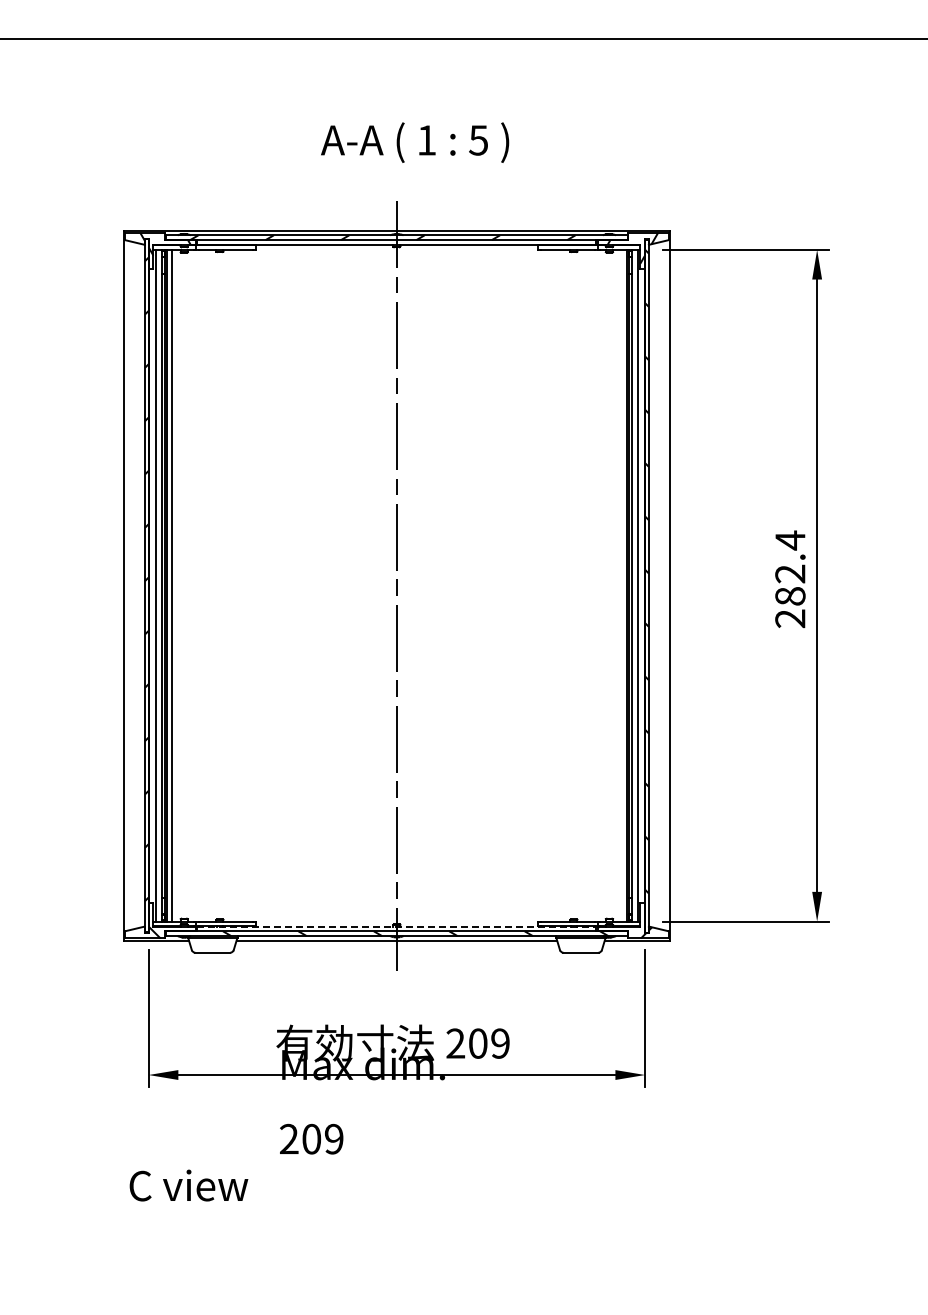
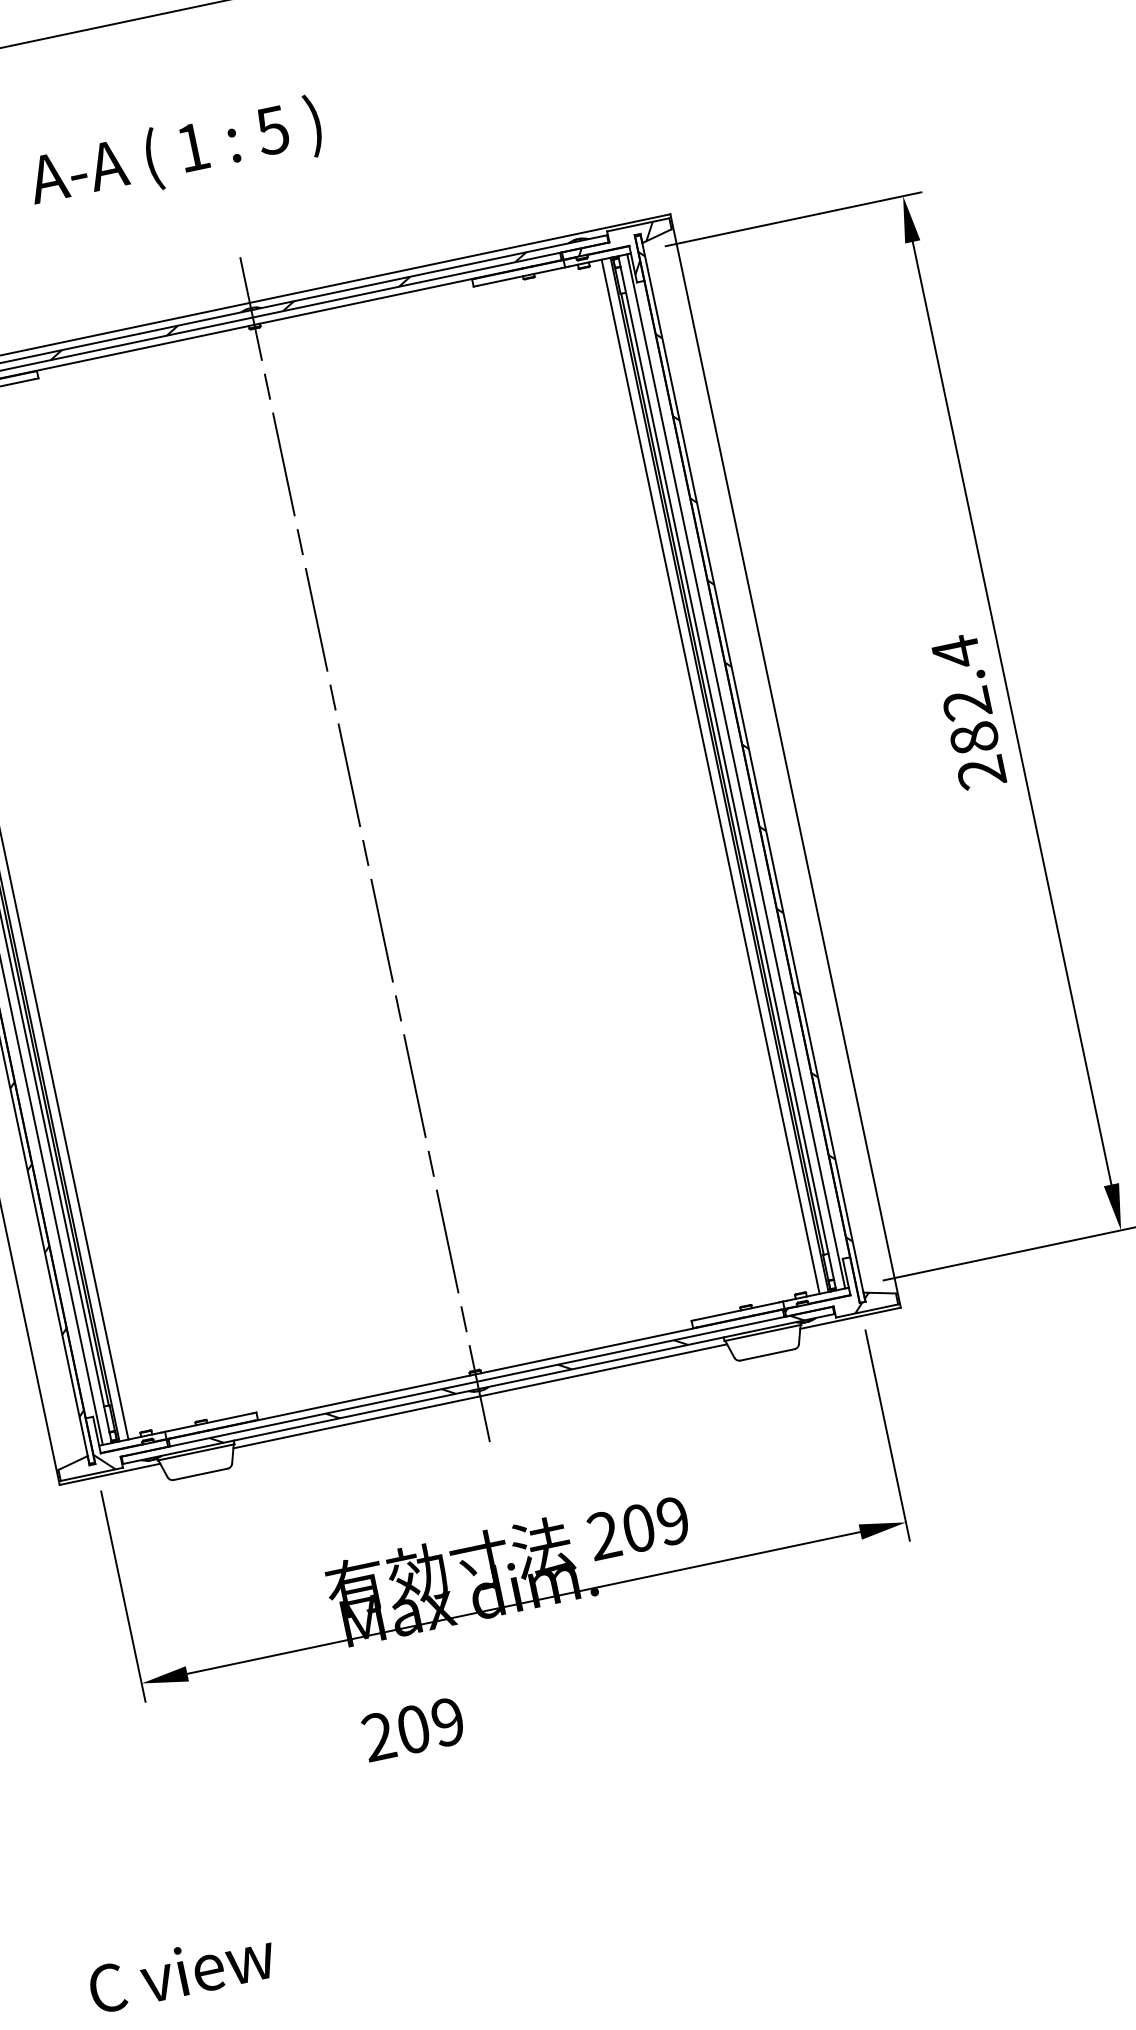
text: (415, 142) -> (176, 154), moved
line: (621, 585) -> (710, 776), added
line: (396, 926) -> (475, 1374), dashed -> solid
text: (188, 1185) -> (181, 1971), moved

